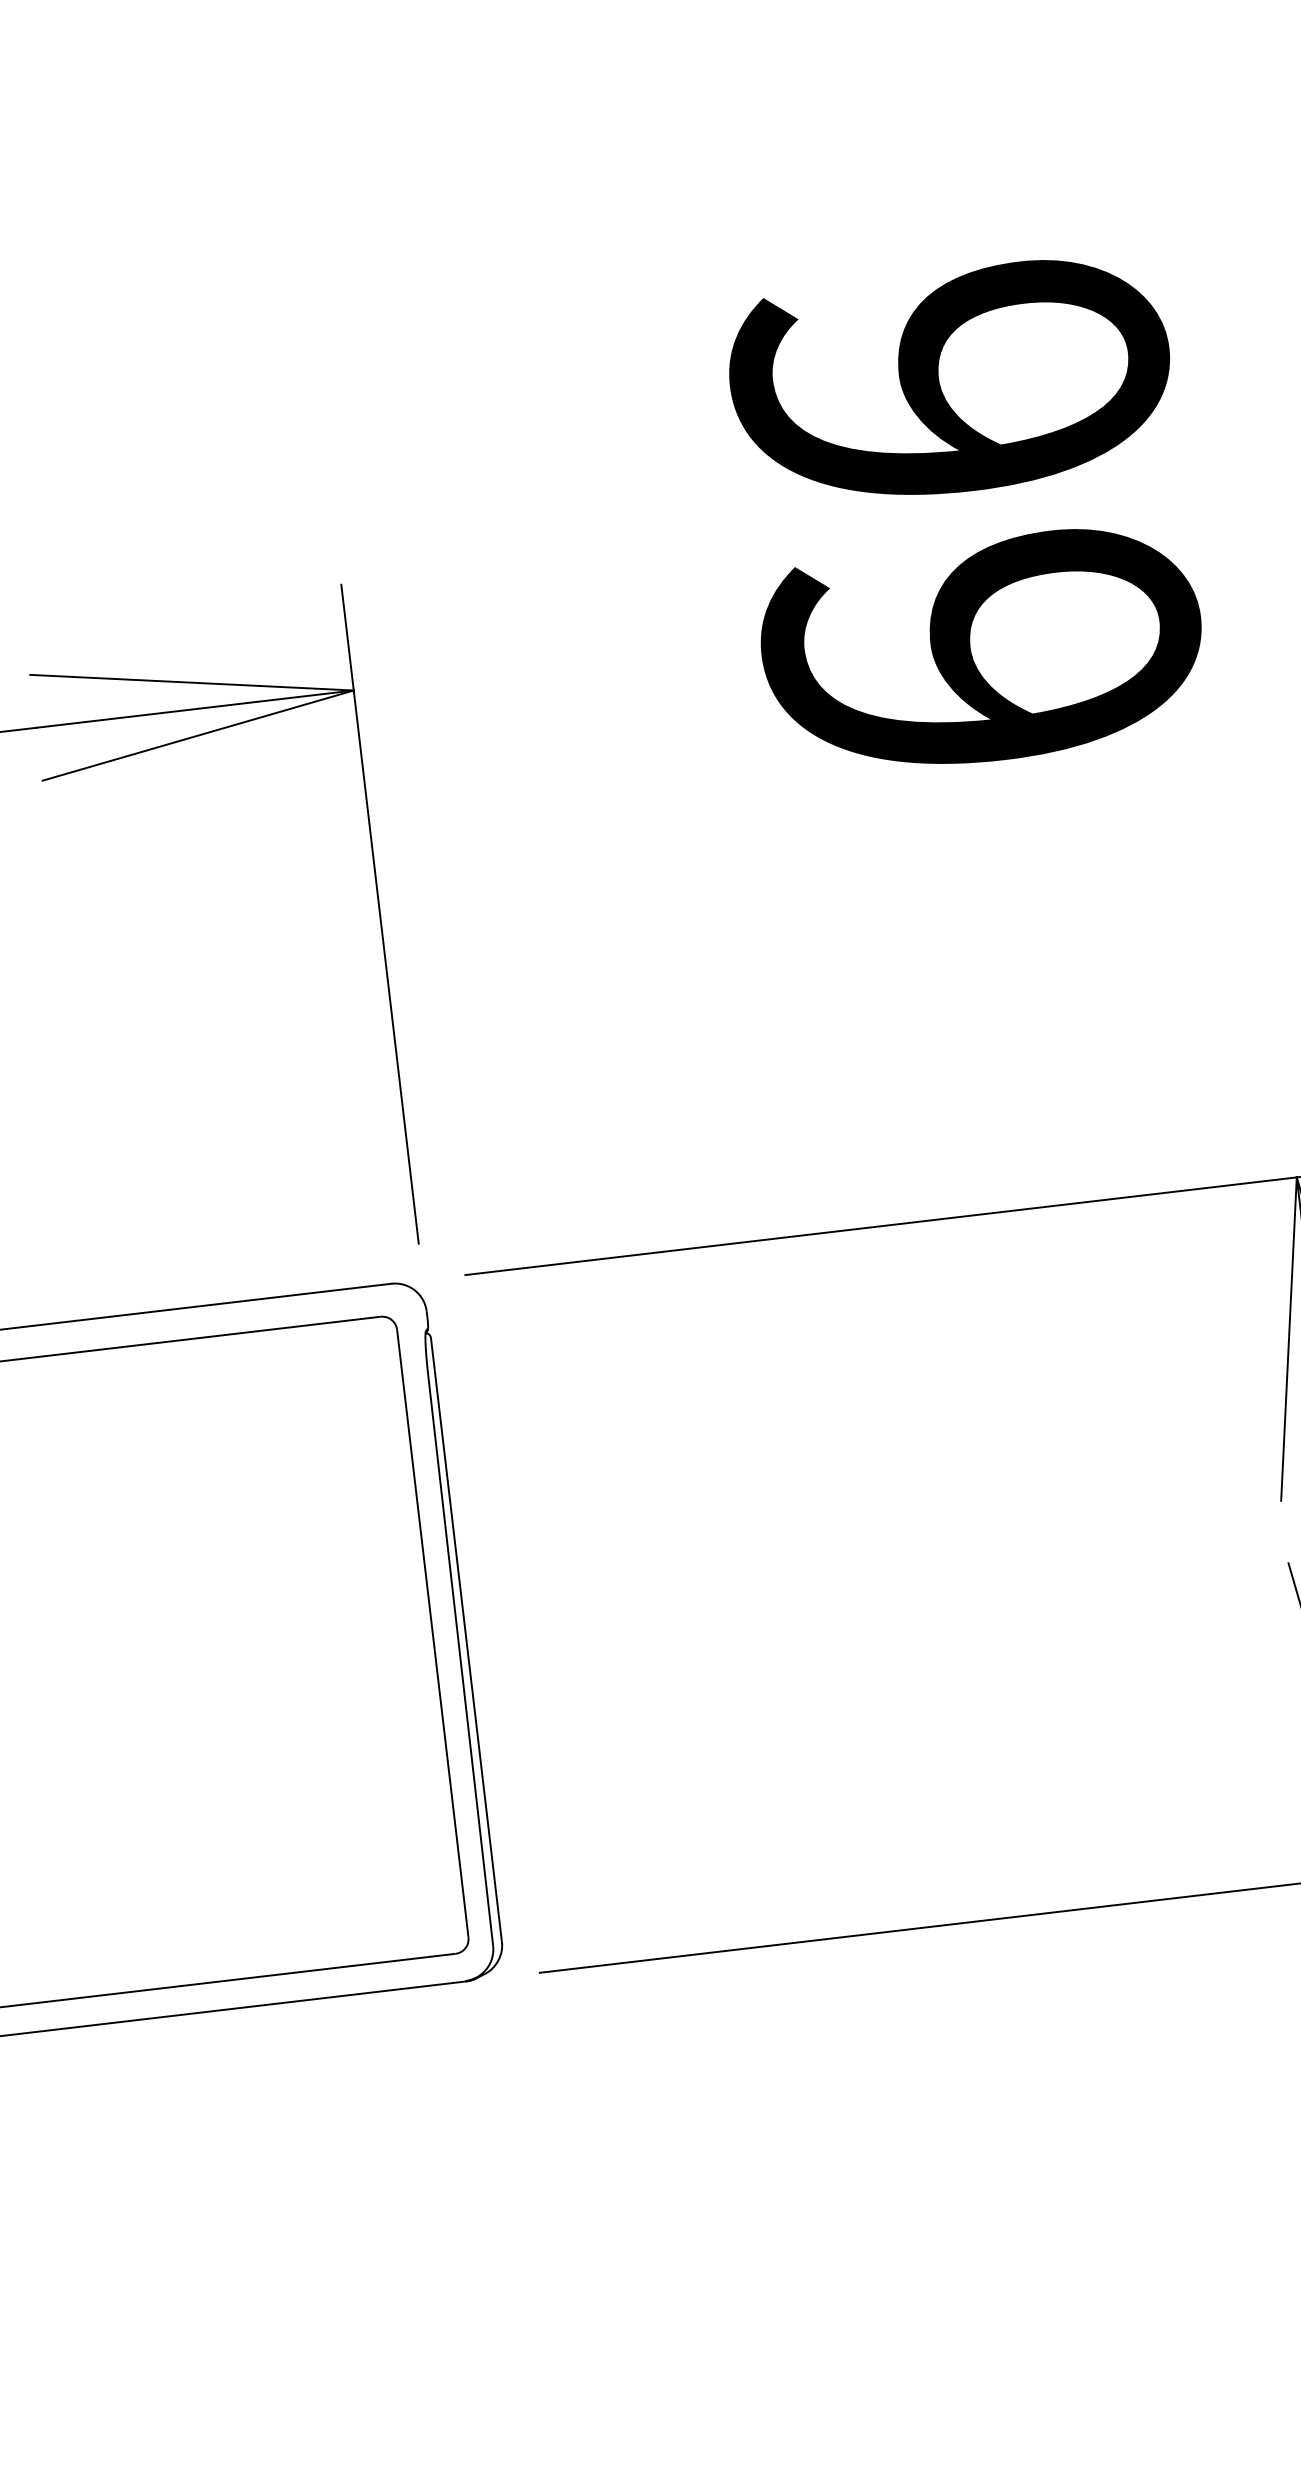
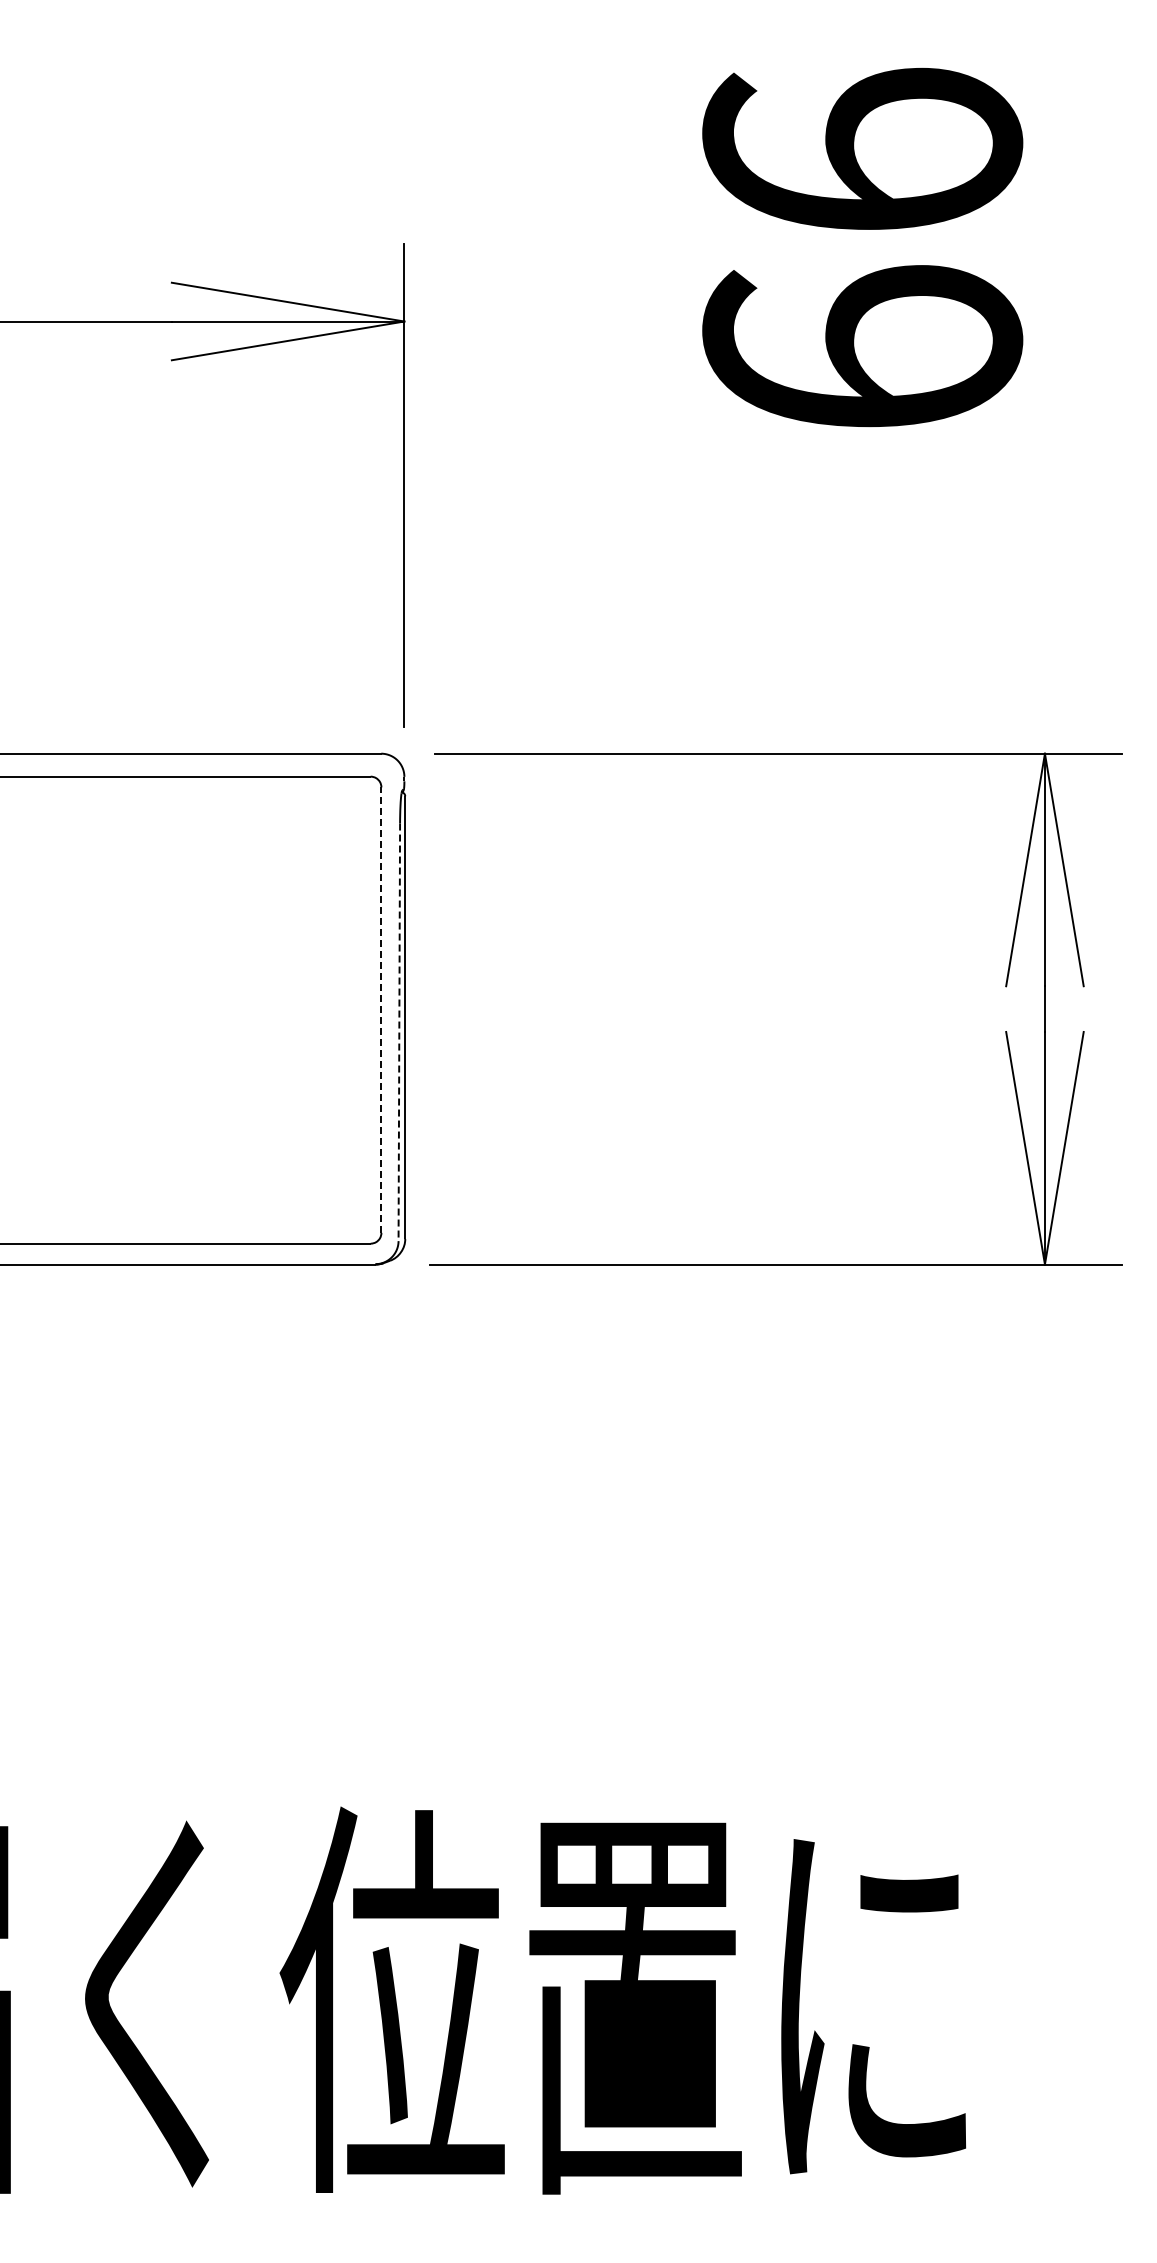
line: (432, 1634) -> (381, 1010), solid -> dashed
line: (461, 1661) -> (399, 1032), solid -> dashed

